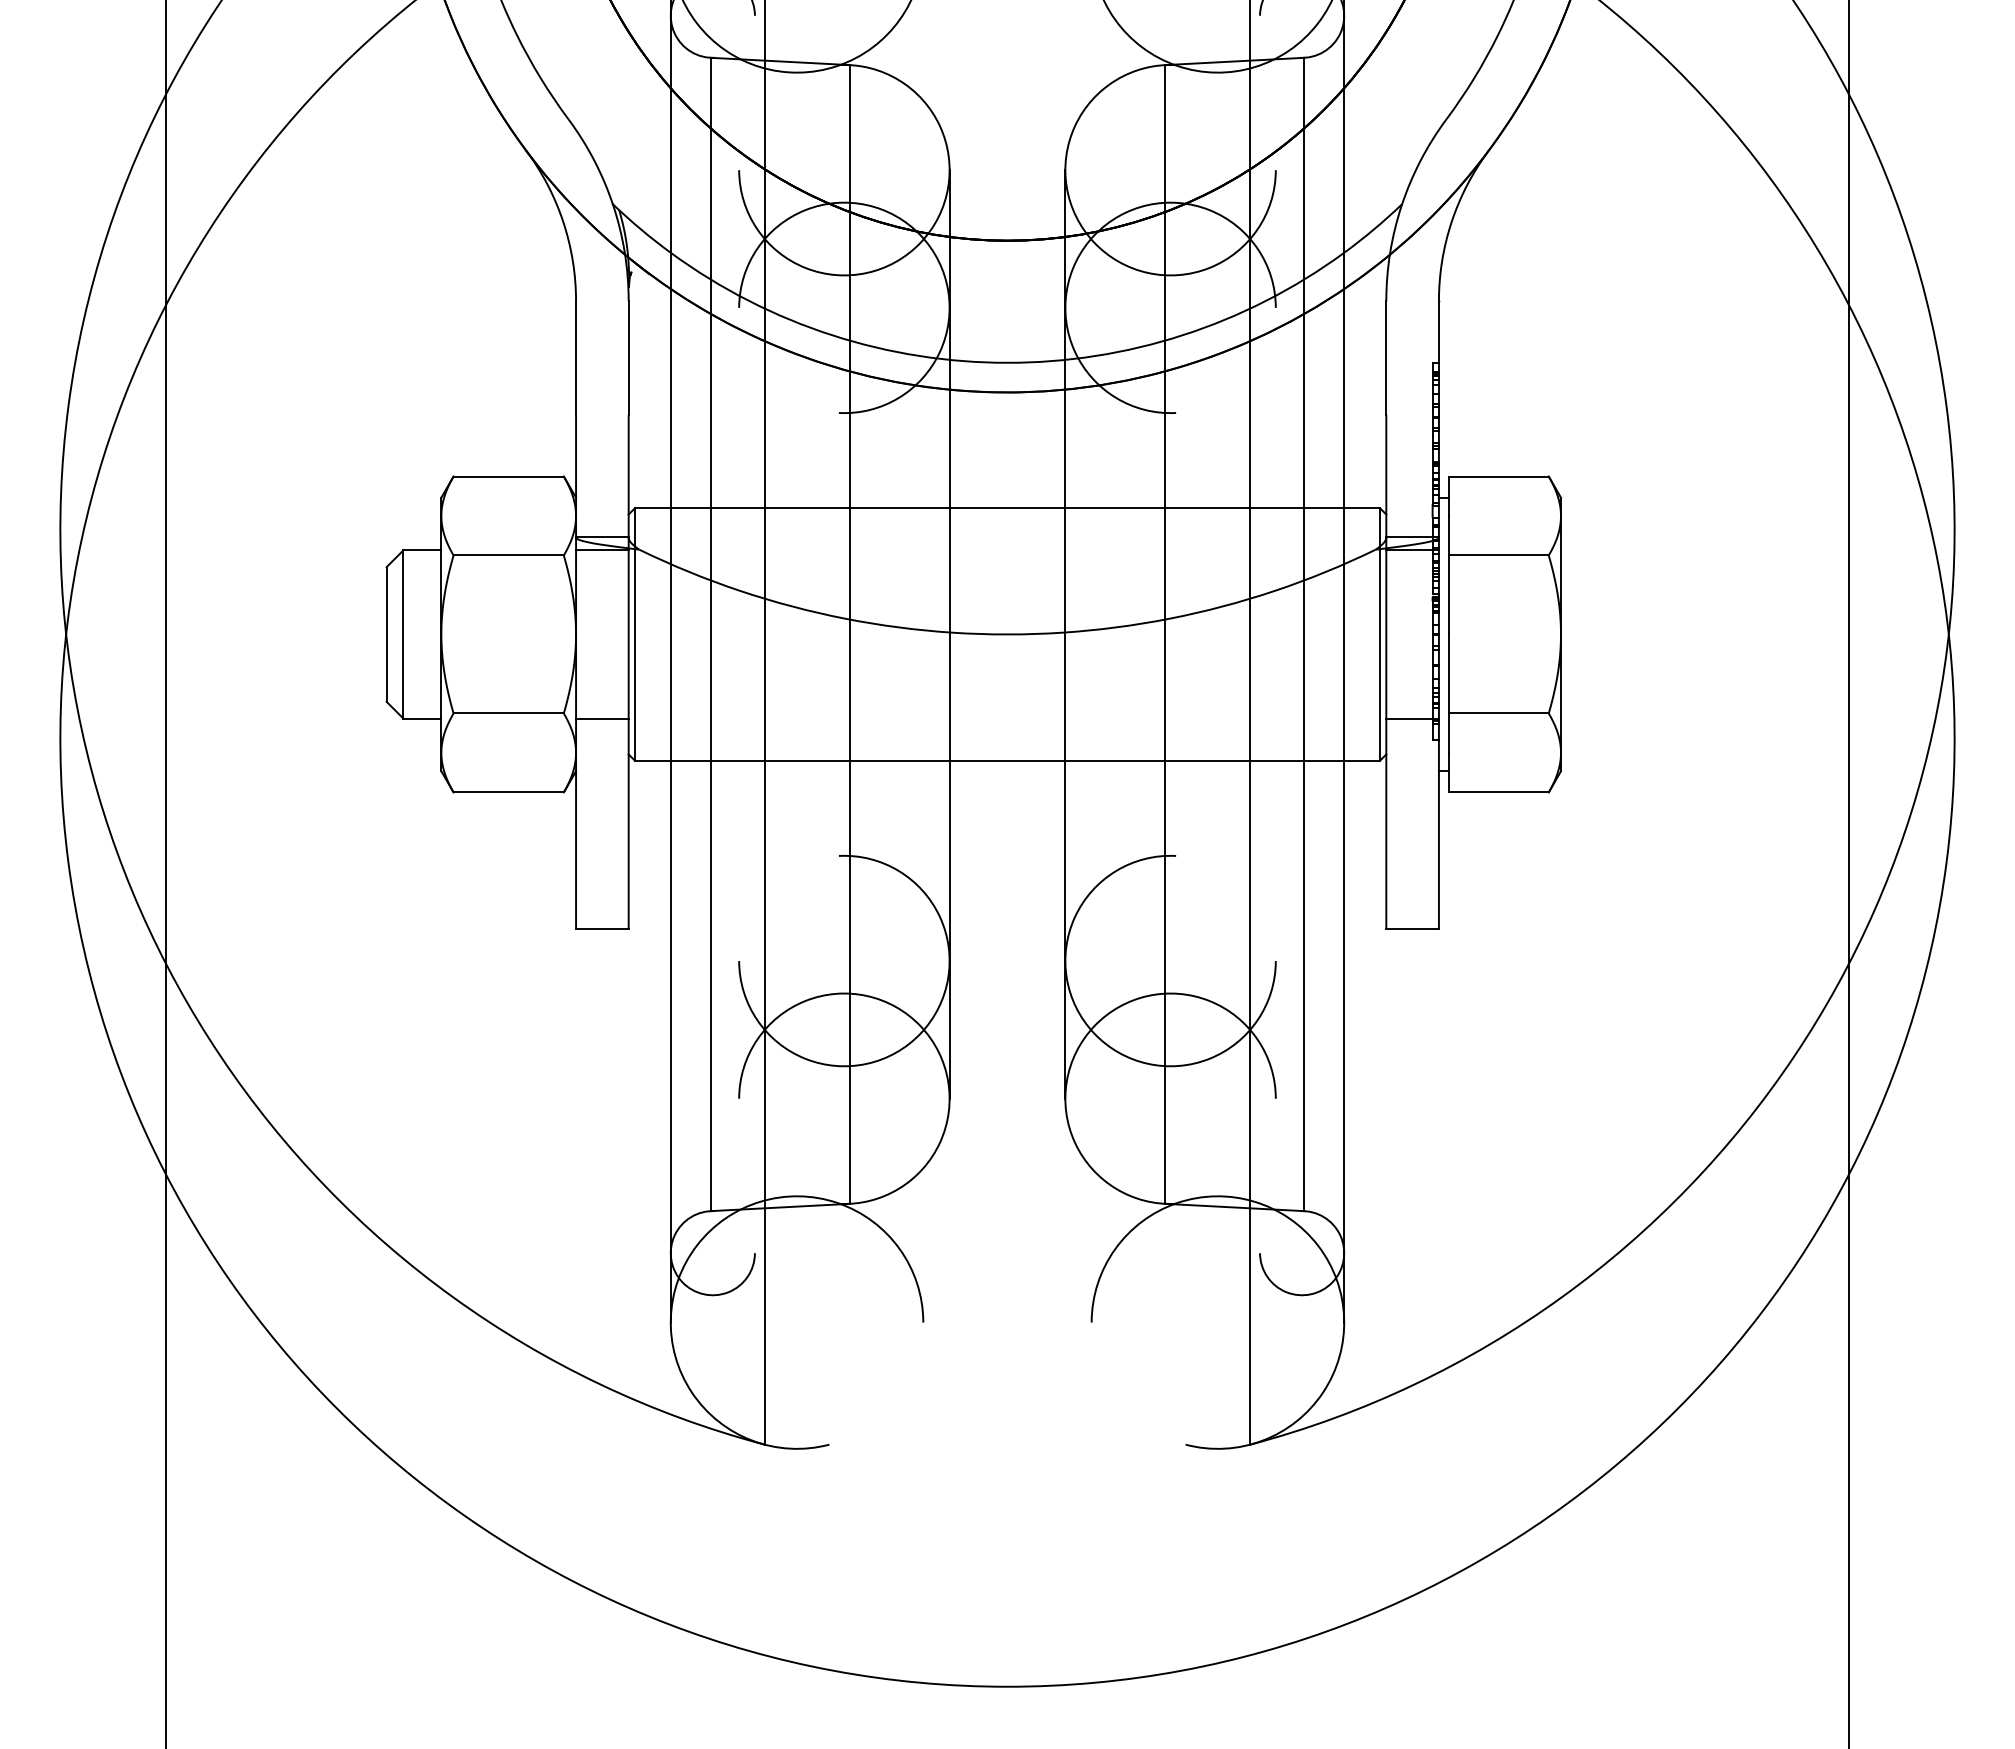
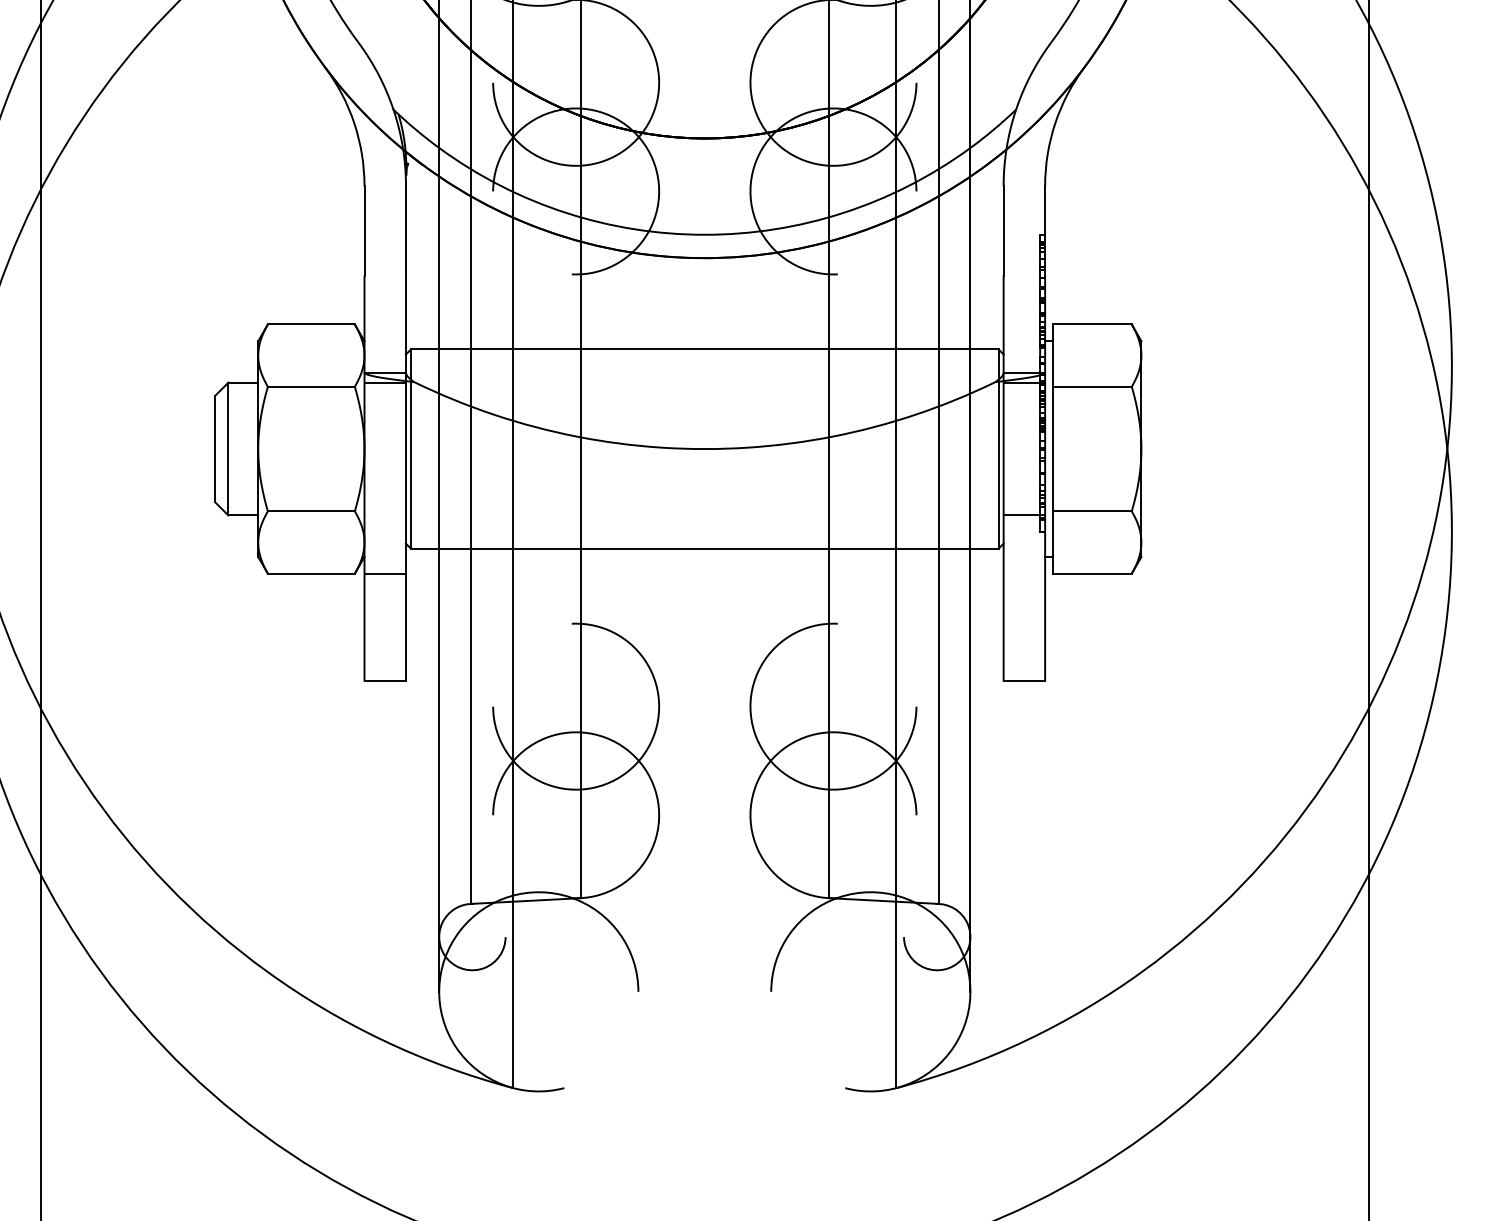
line: (949, 634) -> (659, 449), removed
line: (1065, 634) -> (750, 449), removed
line: (602, 718) -> (385, 573), moved

